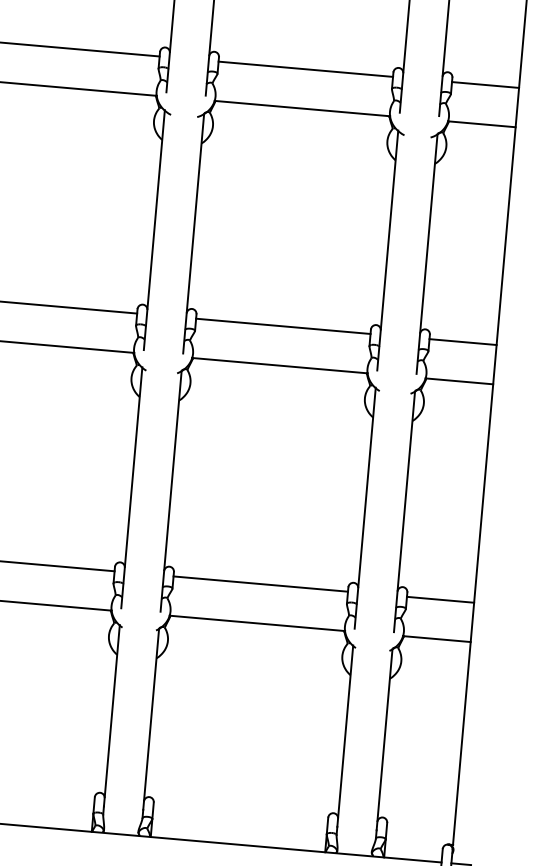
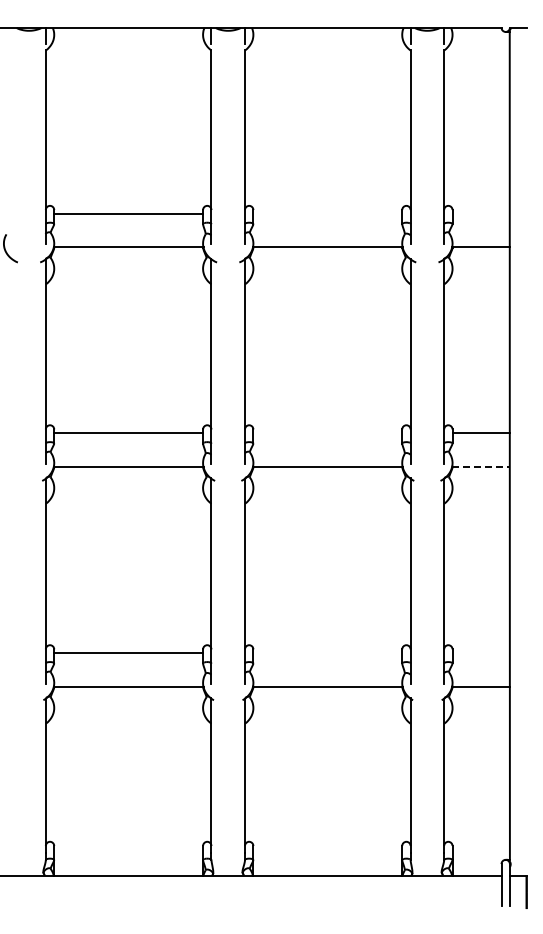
line: (305, 68) -> (327, 213), removed
line: (484, 84) -> (480, 213), removed
line: (282, 326) -> (327, 433), removed
line: (458, 380) -> (480, 466), solid -> dashed
line: (260, 584) -> (327, 653), removed
line: (439, 600) -> (480, 653), removed

